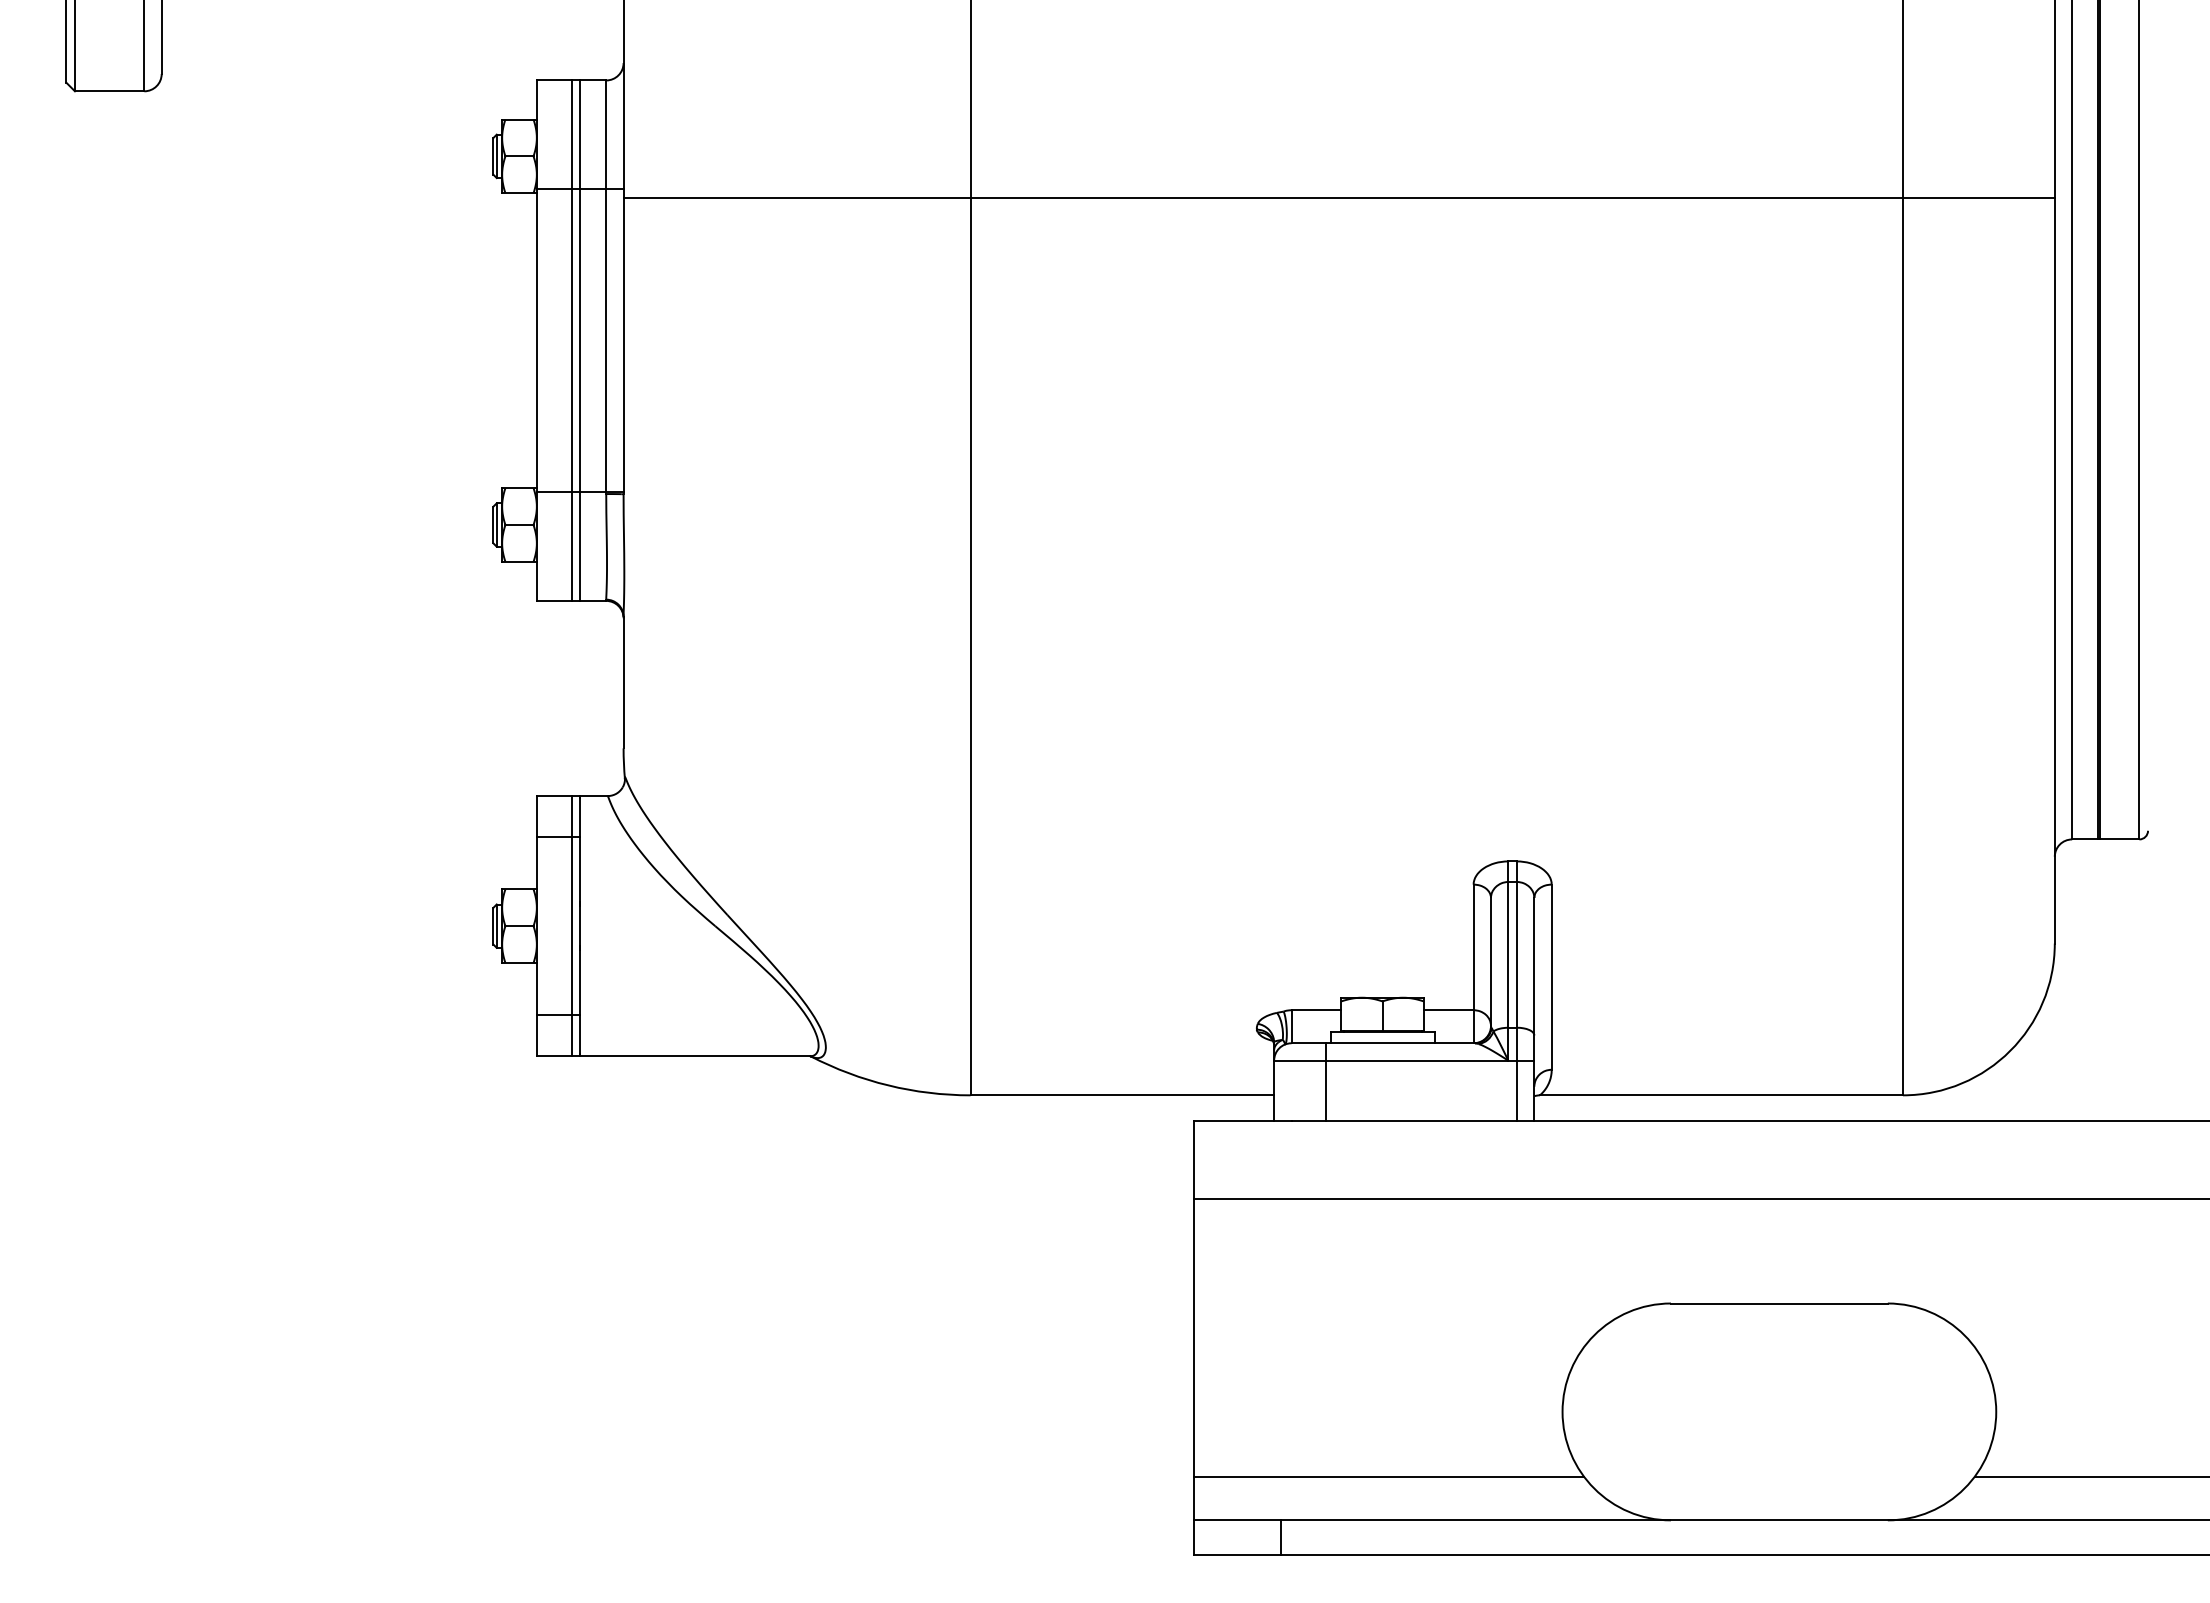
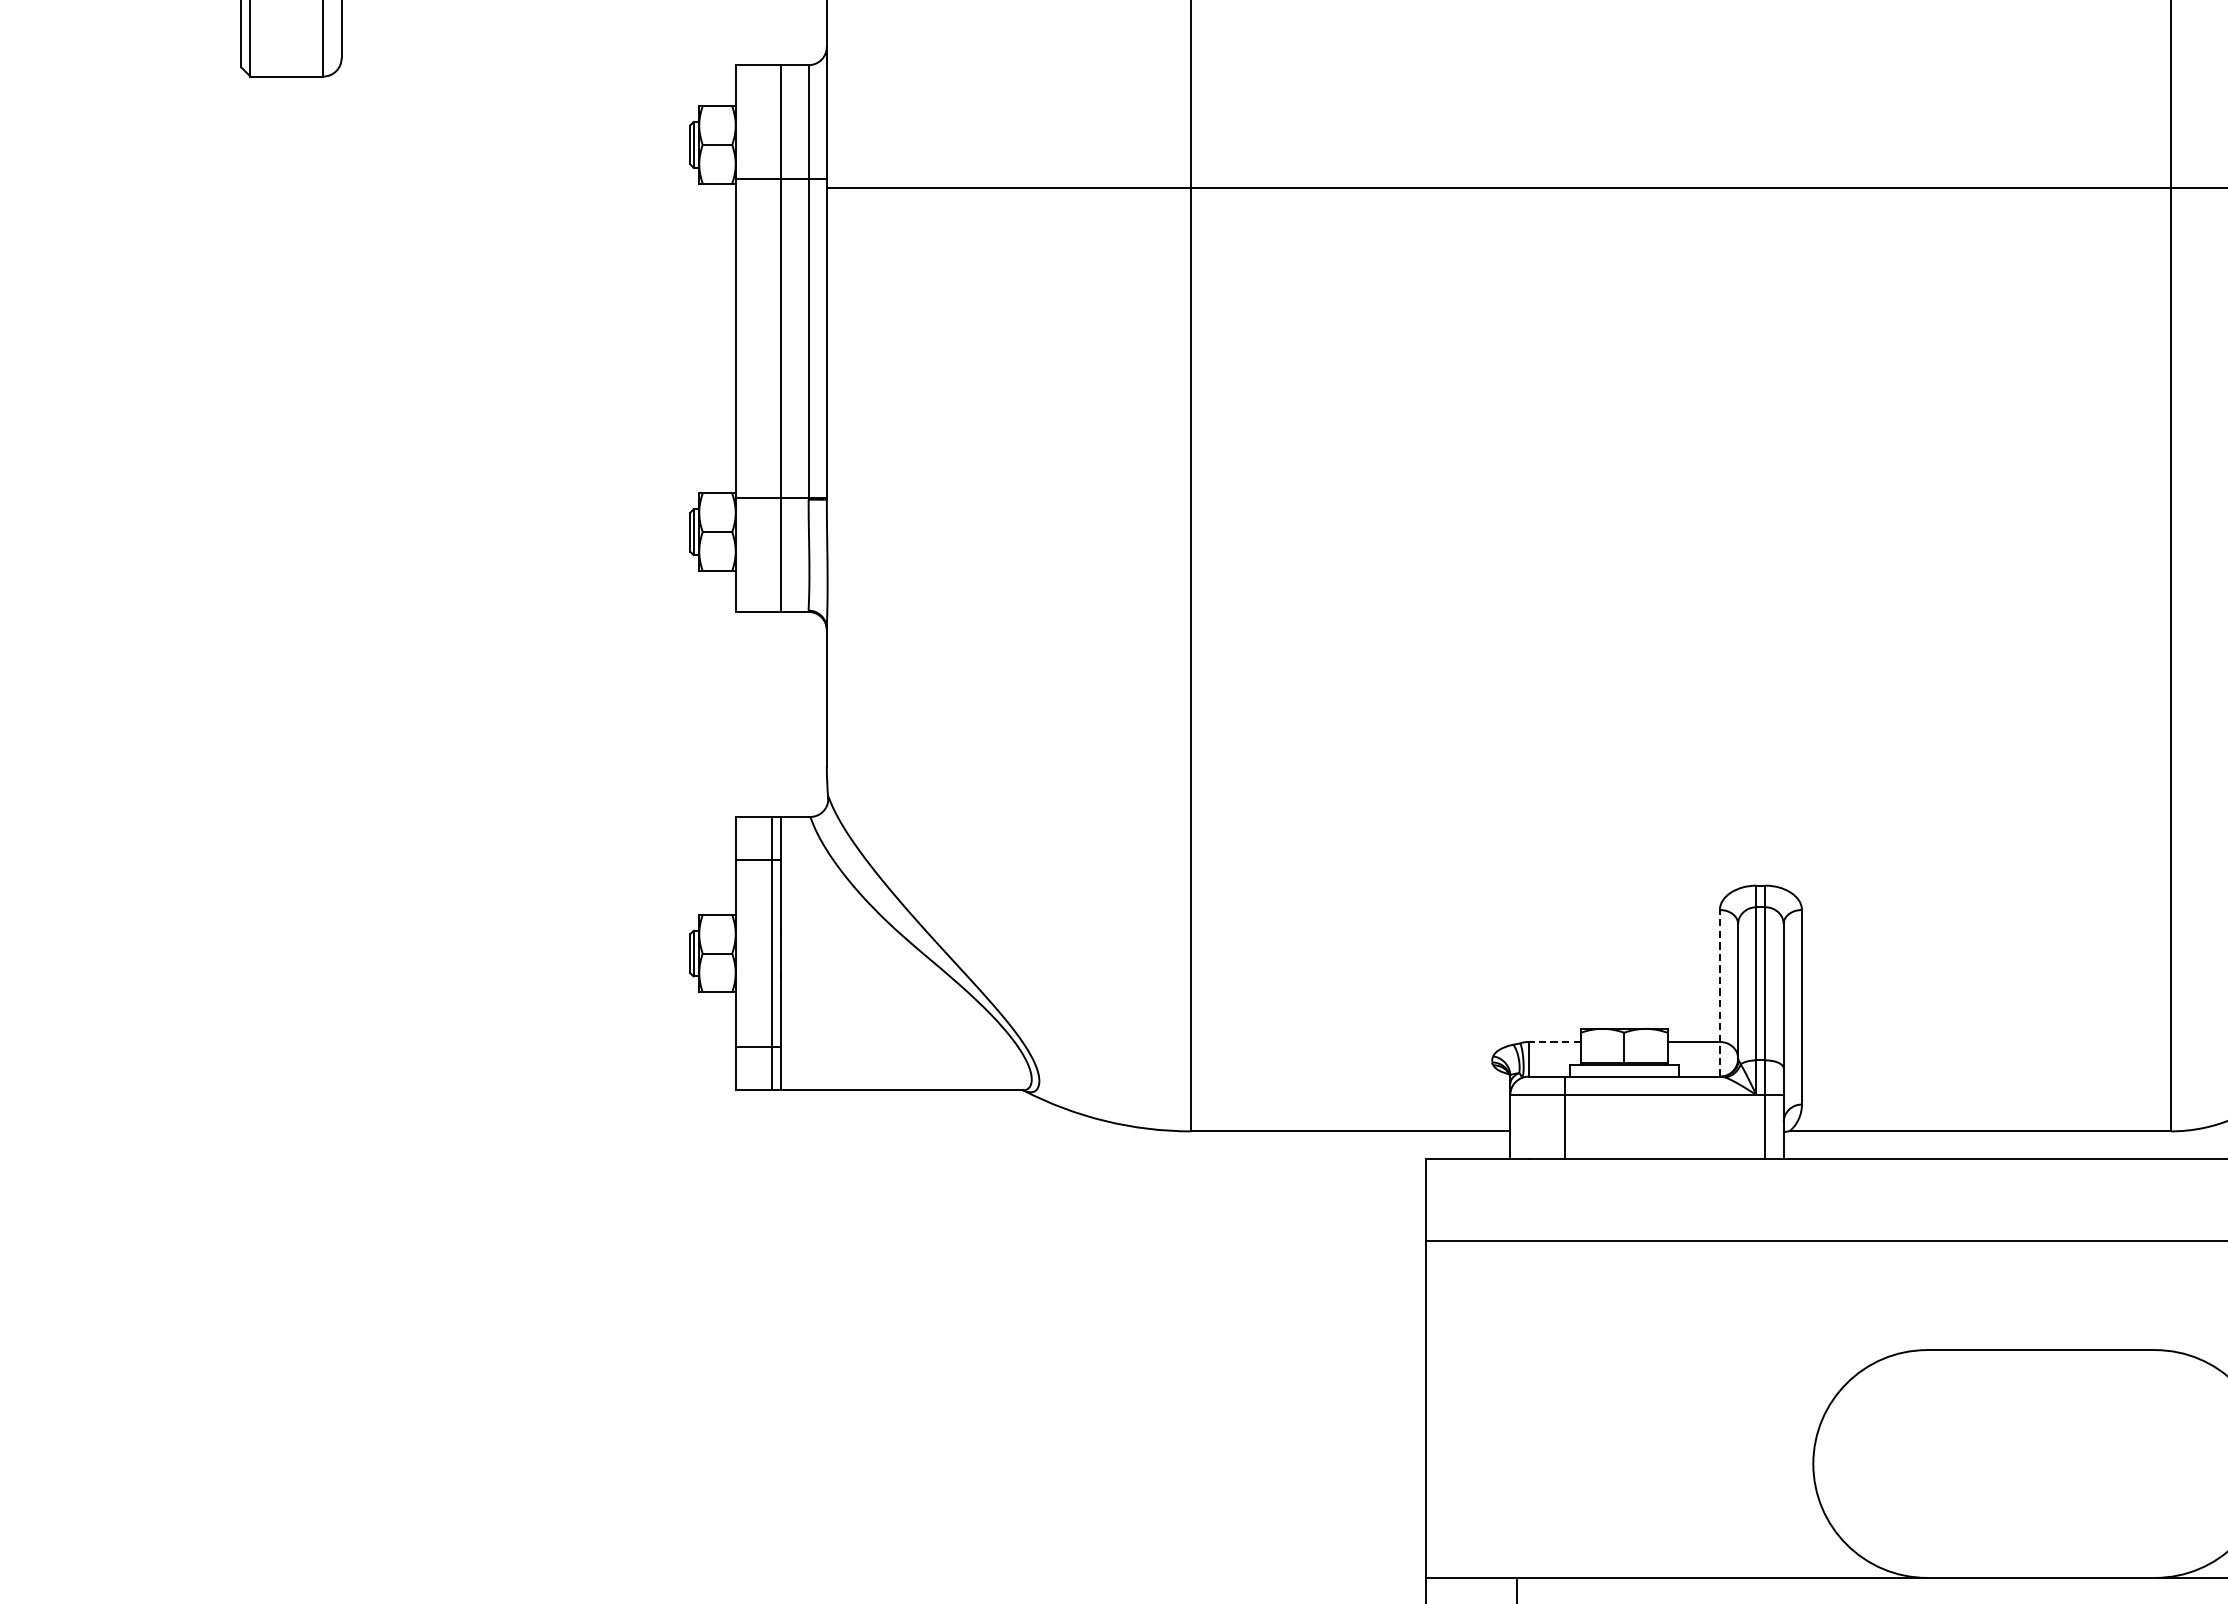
line: (571, 340) -> (772, 338), removed
line: (1473, 963) -> (1719, 992), solid -> dashed
line: (1316, 1010) -> (1554, 1042), solid -> dashed
line: (1388, 1476) -> (1630, 1531), removed

